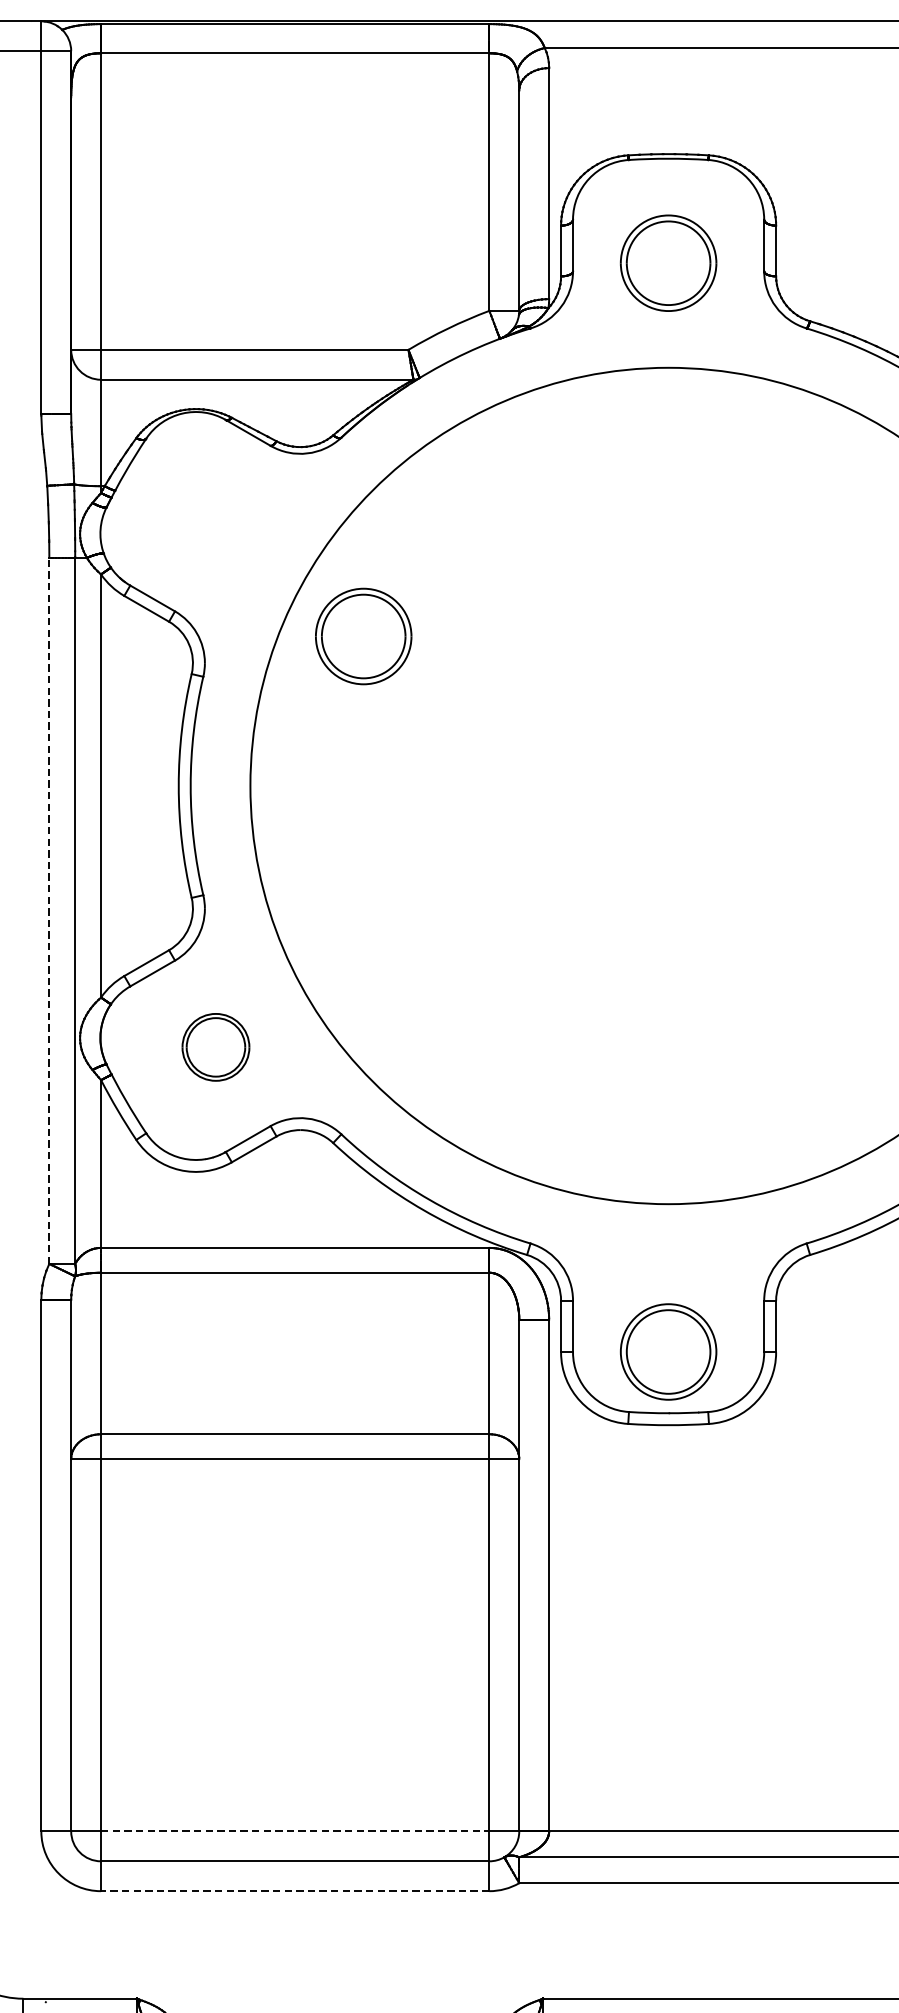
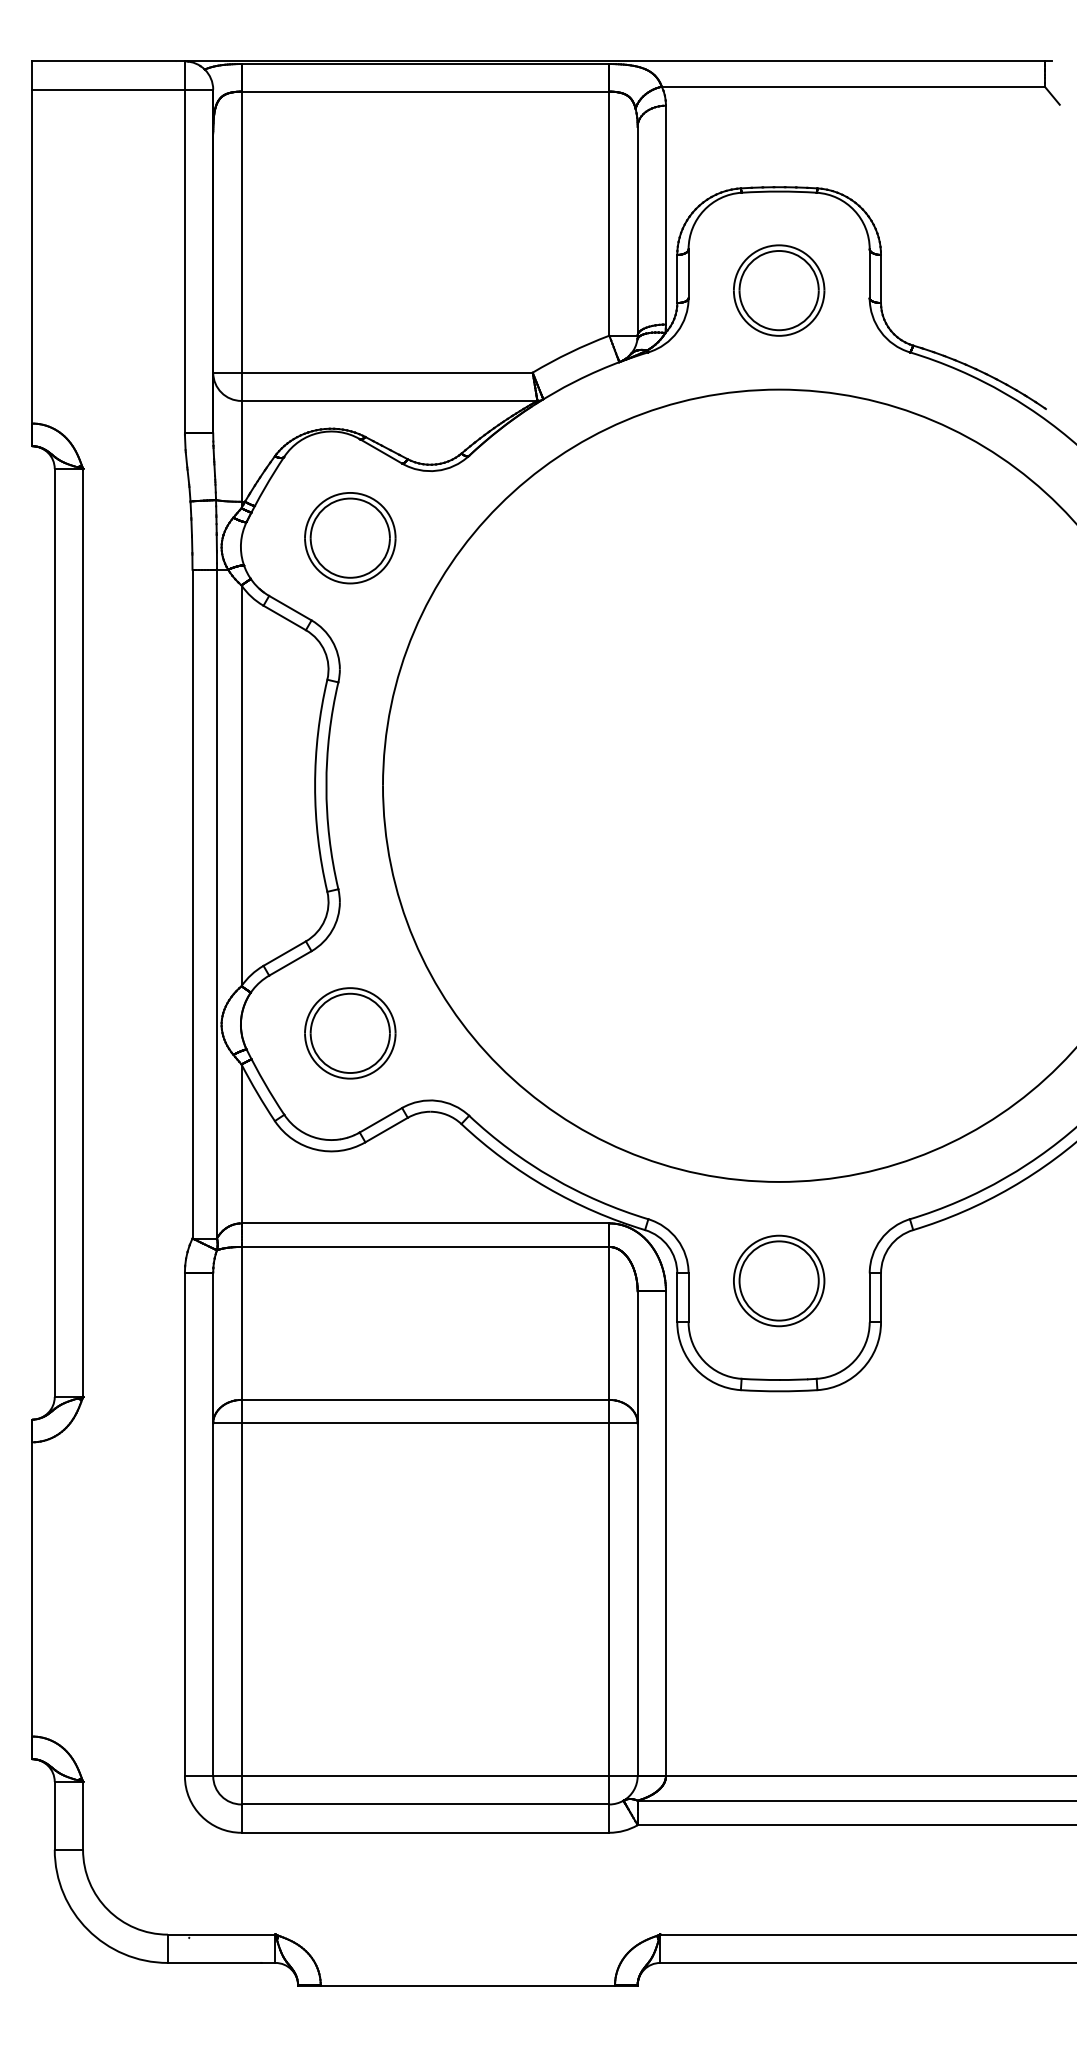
part: (363, 636) -> (350, 538), moved
line: (49, 910) -> (192, 903), dashed -> solid
part: (216, 1047) -> (350, 1033), size x1.43
part: (668, 1351) -> (779, 1280), moved
line: (295, 1831) -> (425, 1776), dashed -> solid
line: (295, 1890) -> (425, 1832), dashed -> solid

